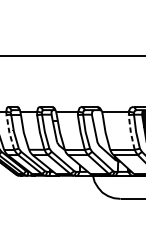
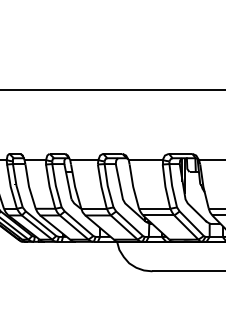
line: (9, 132) -> (10, 186), dashed -> solid
line: (130, 132) -> (165, 186), dashed -> solid

